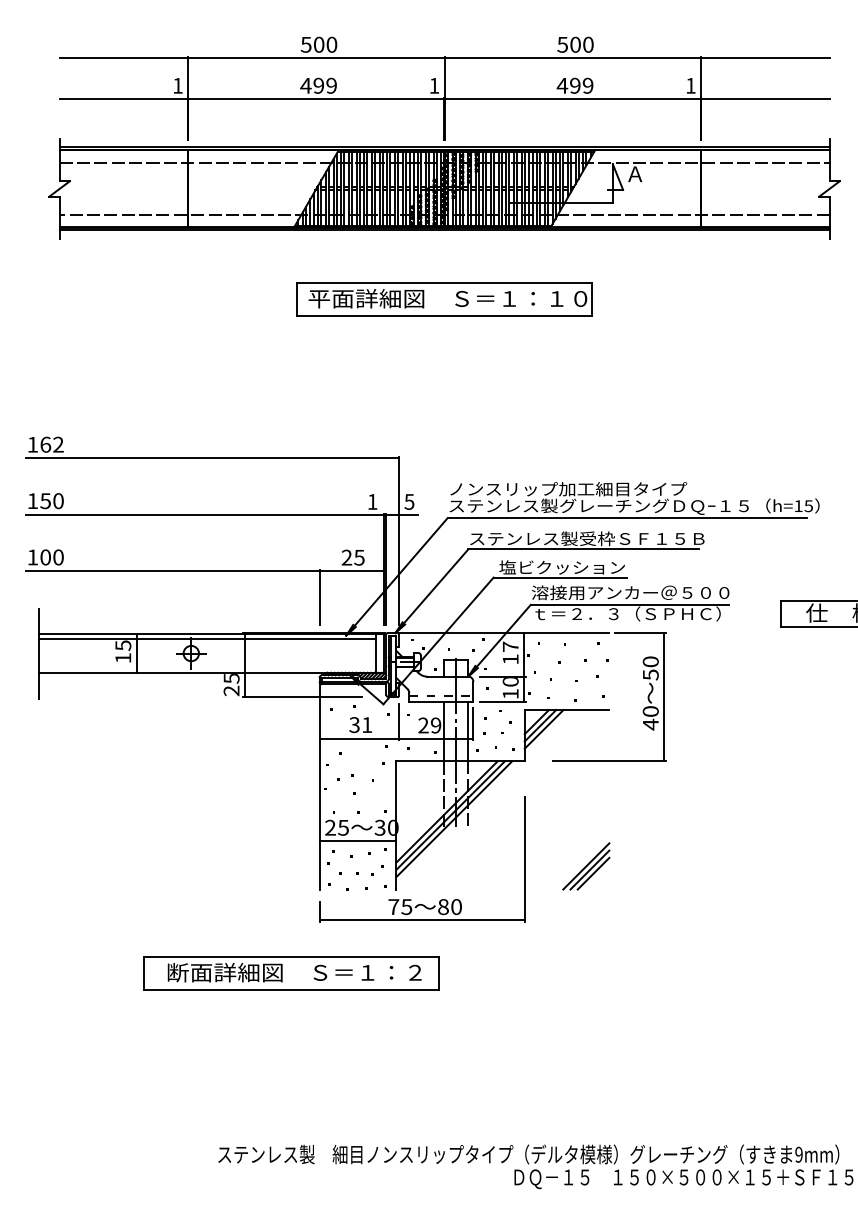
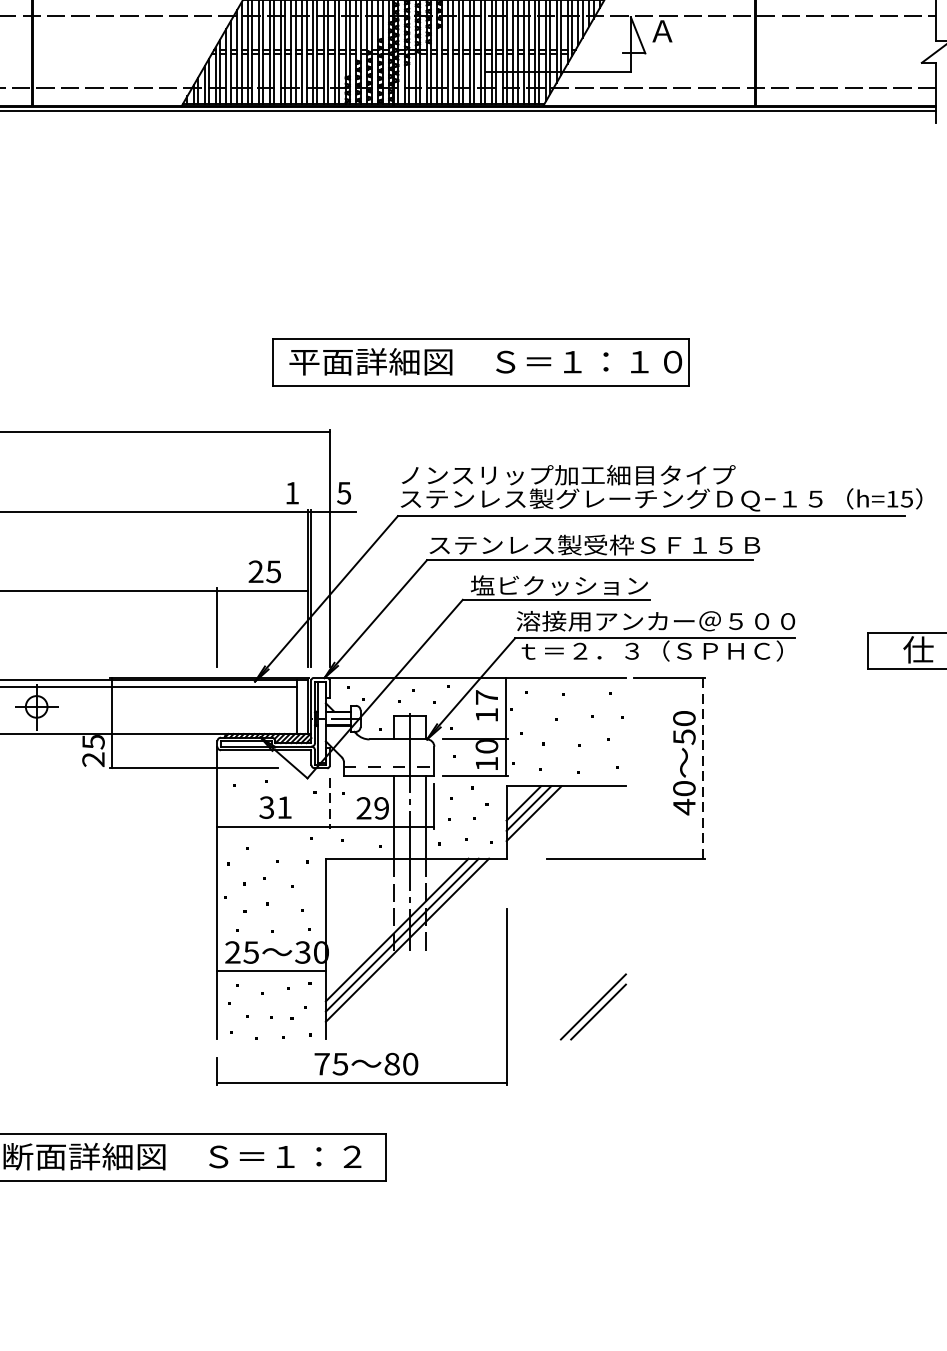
part: (444, 299) -> (480, 362), moved
line: (664, 696) -> (703, 767), solid -> dashed
line: (399, 722) -> (330, 804), solid -> dashed
line: (593, 873) -> (603, 1016), removed

